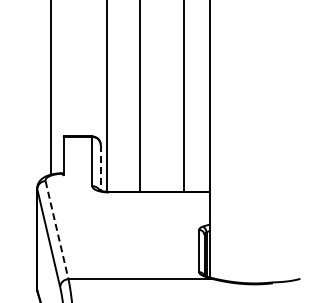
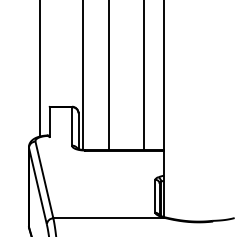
line: (100, 167) -> (78, 131), dashed -> solid
line: (57, 230) -> (44, 180), dashed -> solid

